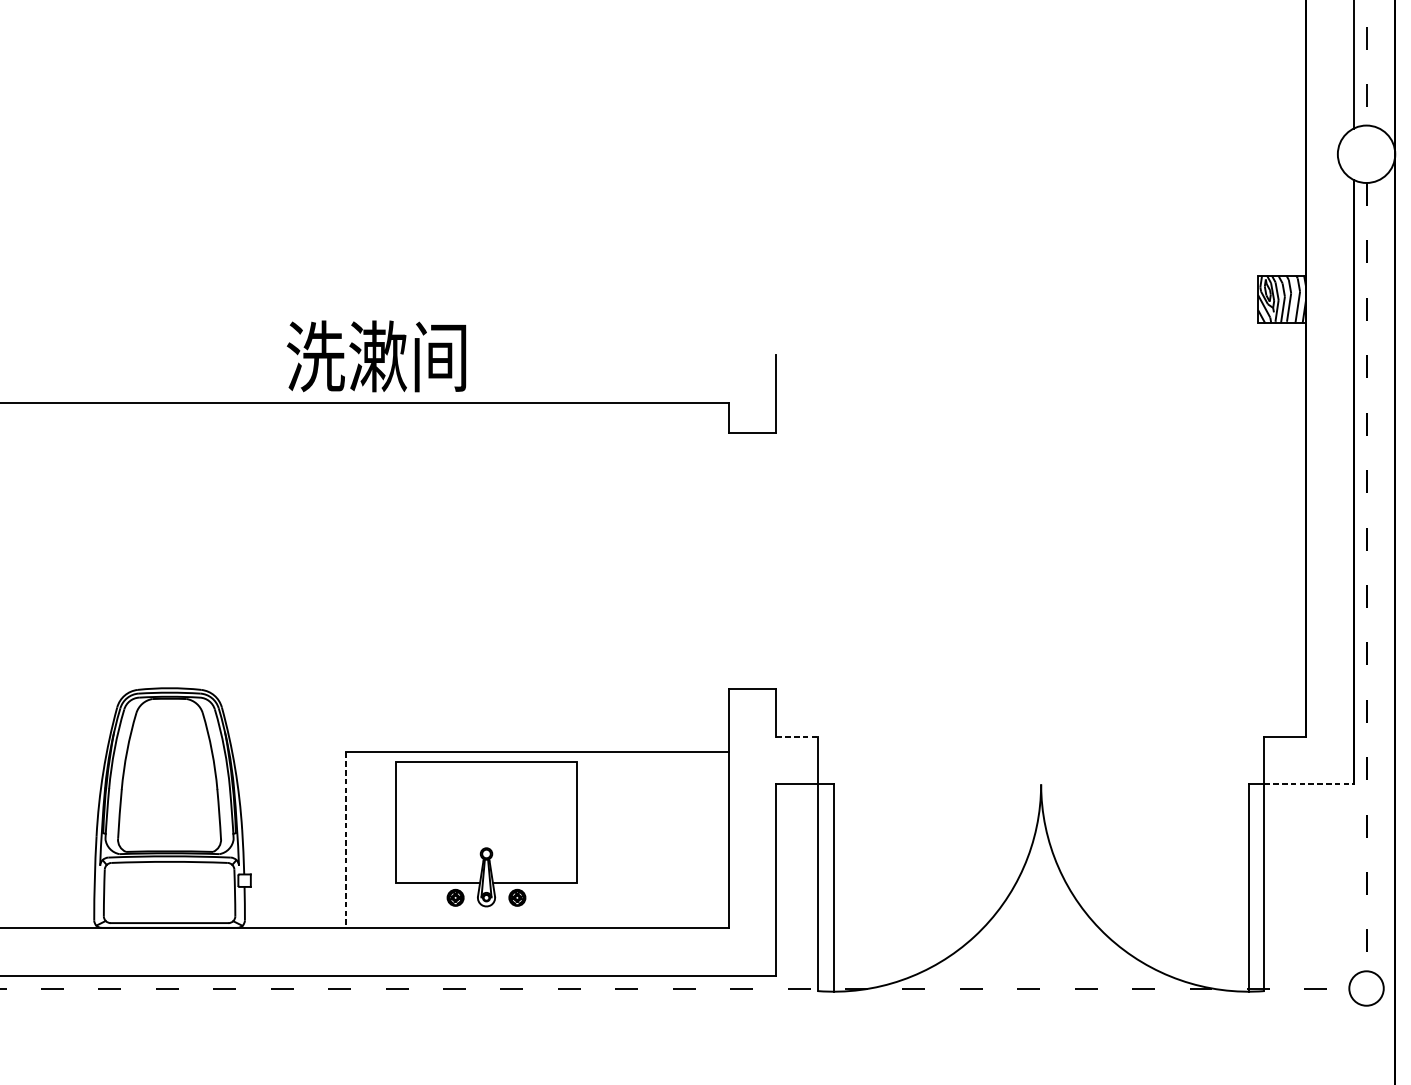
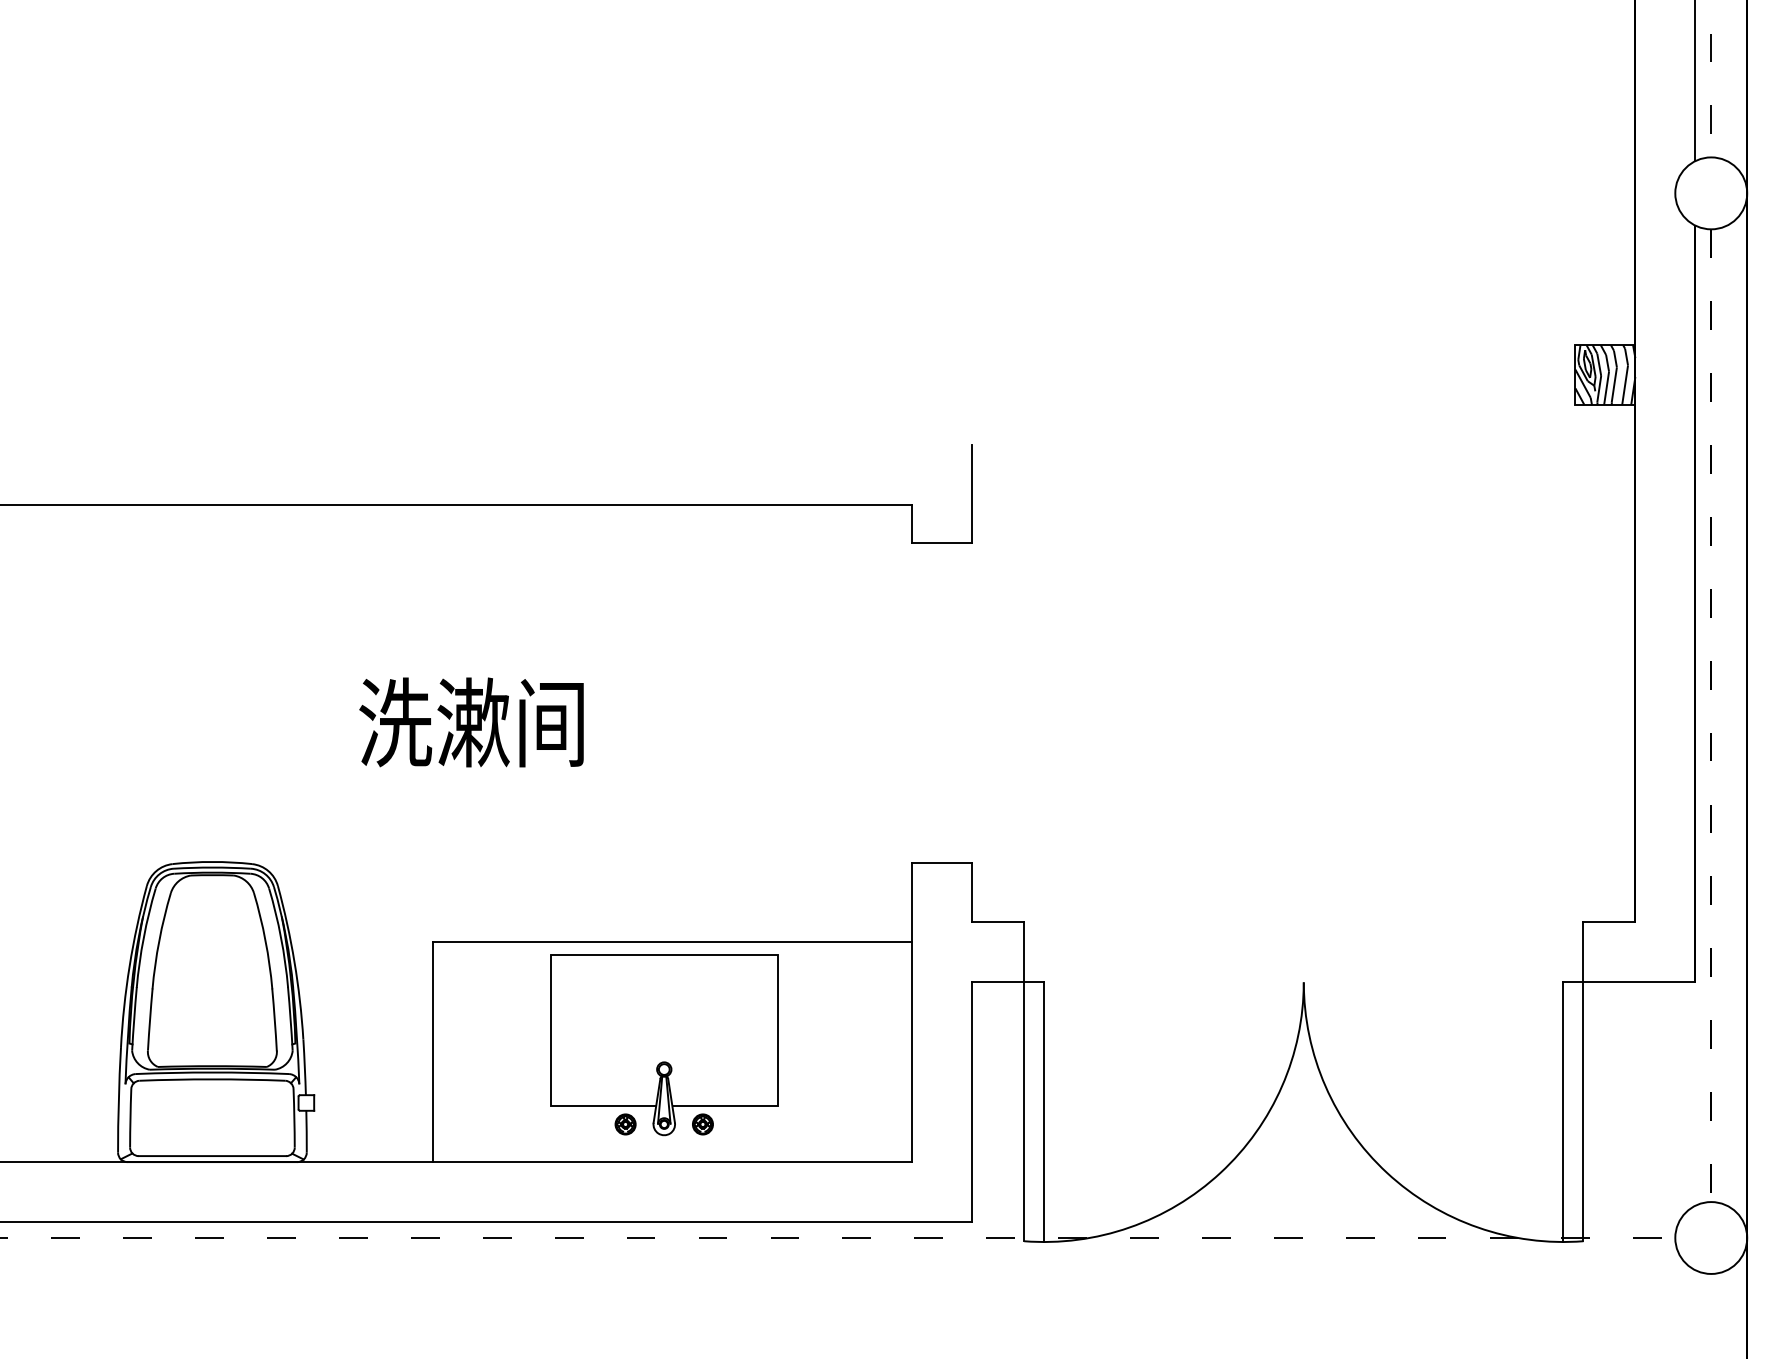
text: (376, 356) -> (471, 722), moved
line: (797, 736) -> (998, 922), dashed -> solid
line: (1309, 784) -> (1639, 982), dashed -> solid
part: (486, 834) -> (664, 1045), moved
line: (345, 840) -> (432, 1052), dashed -> solid
circle: (1366, 988) -> (1711, 1237), size x1.67

